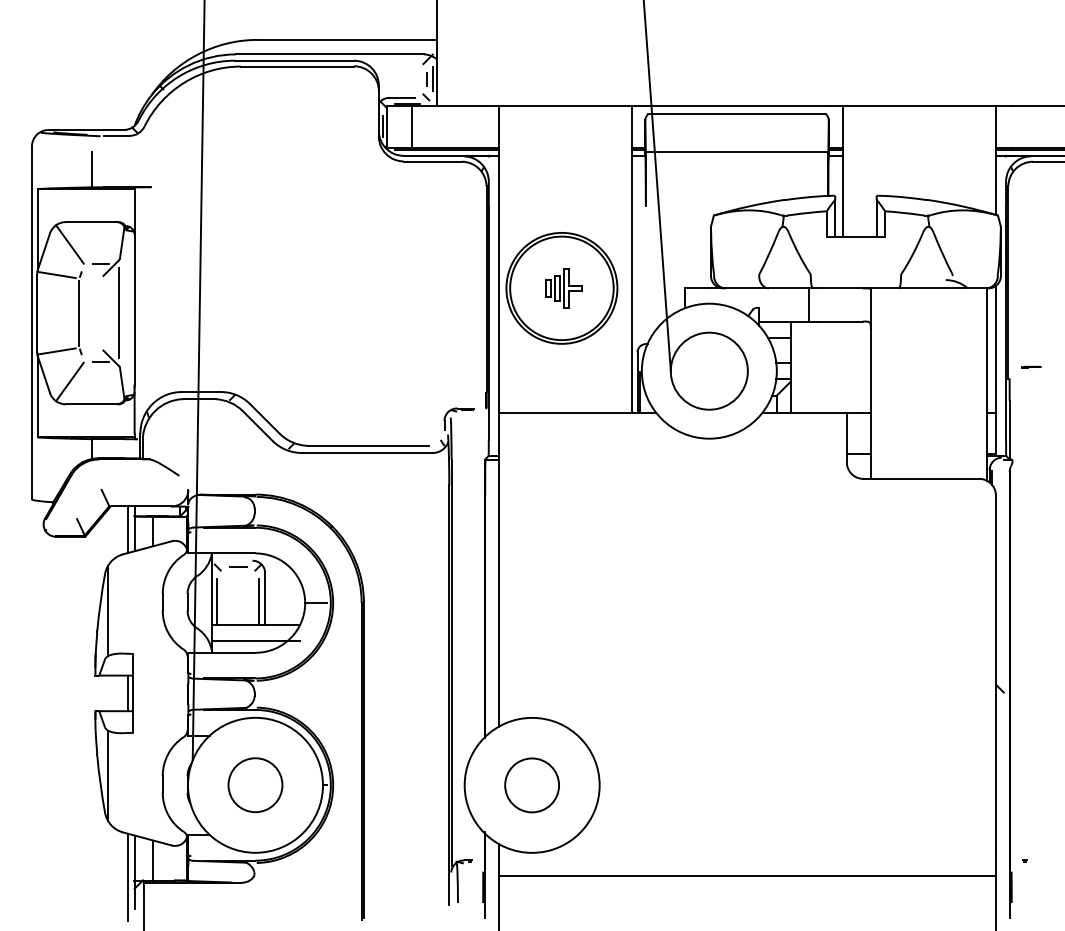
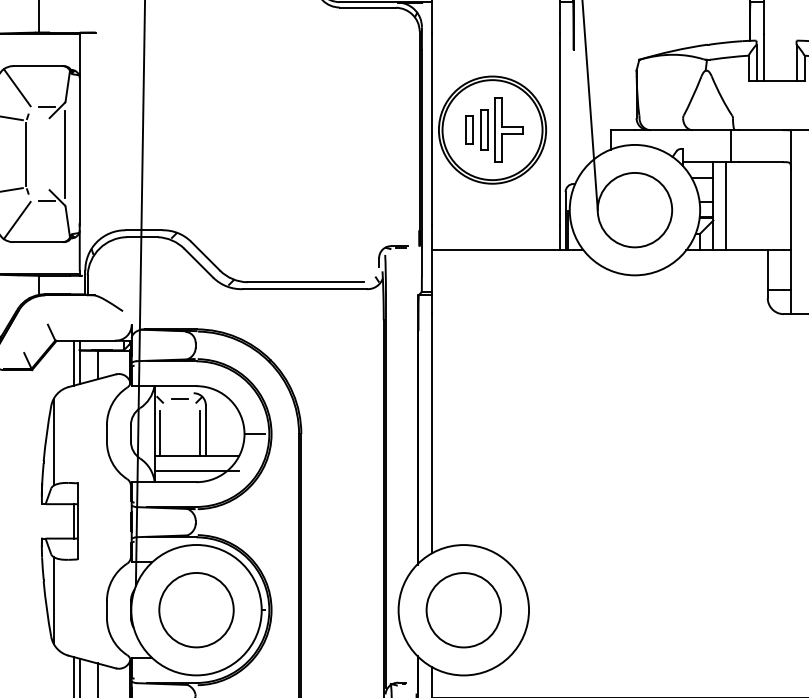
part: (563, 288) -> (494, 130), size x1.67
line: (803, 366) -> (725, 205), added
circle: (255, 784) -> (196, 609), size x1.43
circle: (531, 785) -> (463, 610), size x1.43

